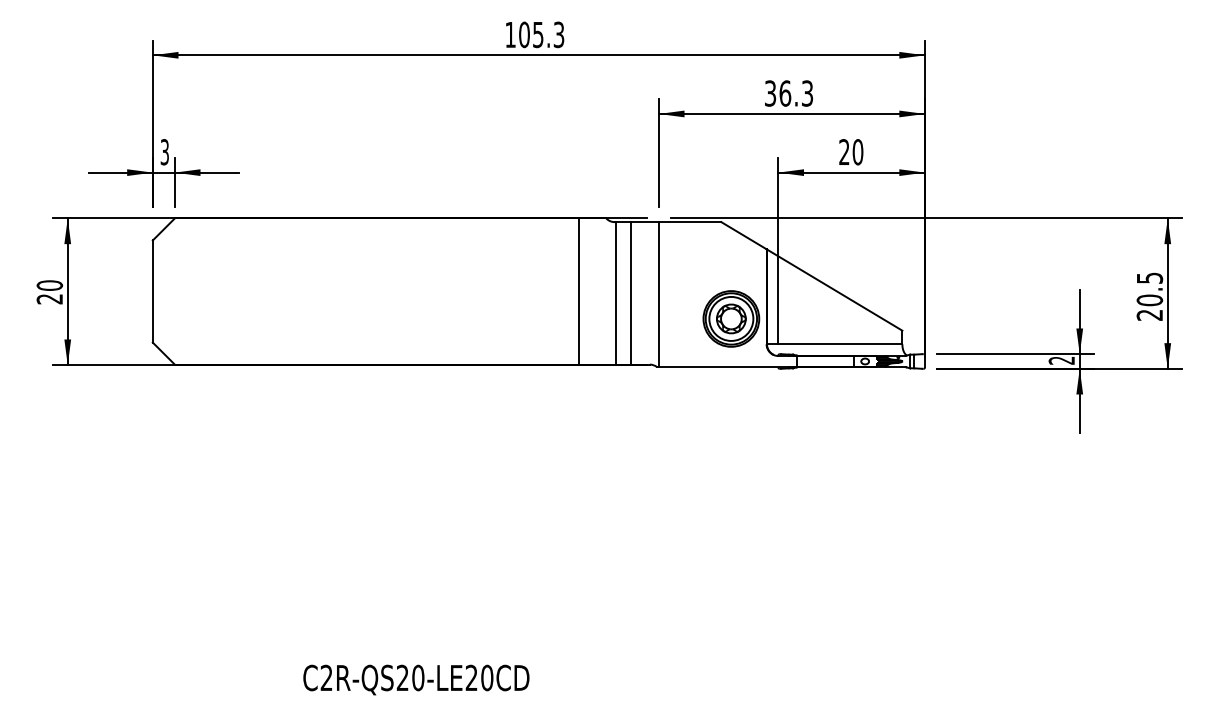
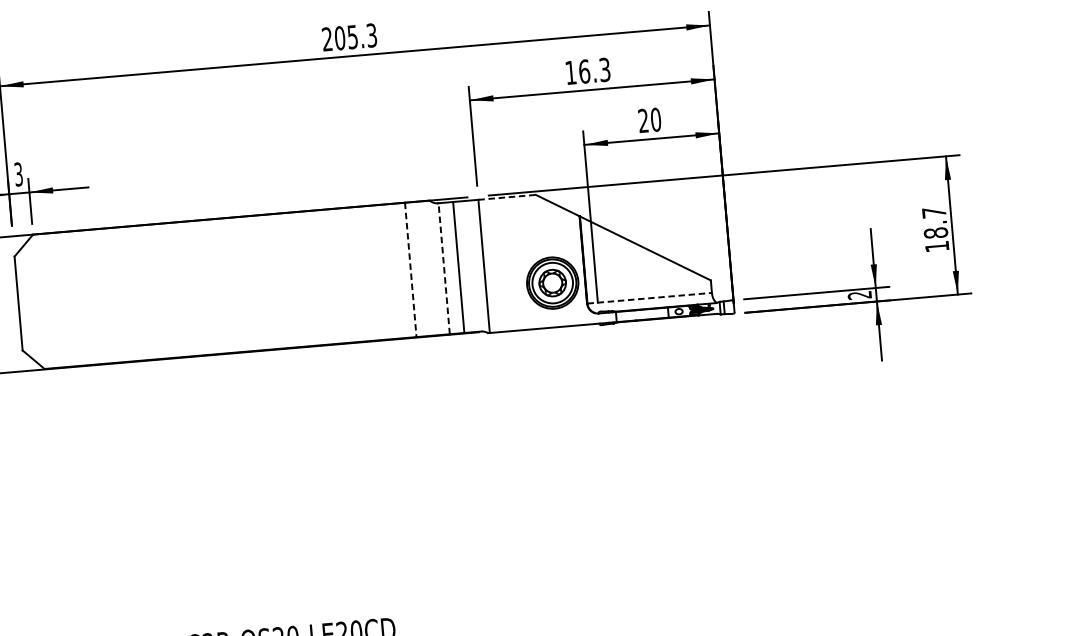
text: (510, 34) -> (327, 39), 105.3 -> 205.3
text: (770, 93) -> (570, 72), 36.3 -> 16.3
line: (690, 222) -> (507, 197), solid -> dashed
line: (579, 292) -> (410, 270), solid -> dashed
line: (615, 292) -> (444, 267), solid -> dashed
text: (1149, 296) -> (935, 229), 20.5 -> 18.7
line: (834, 344) -> (649, 298), solid -> dashed

